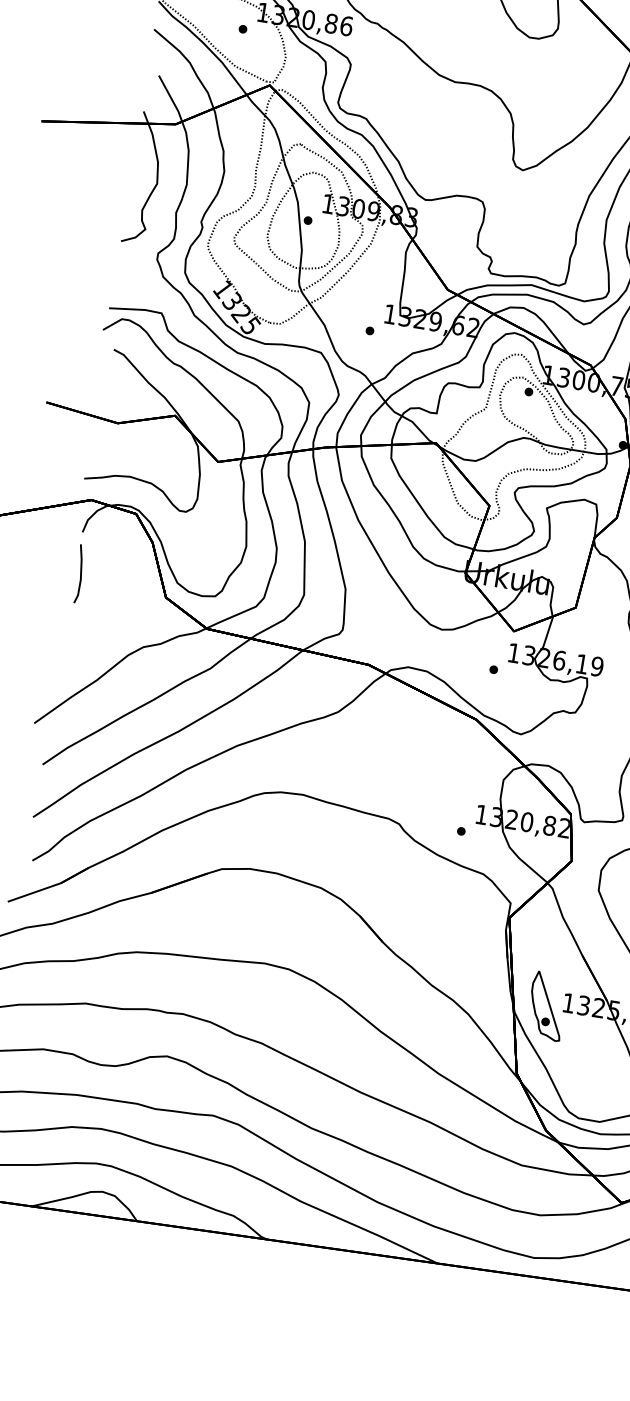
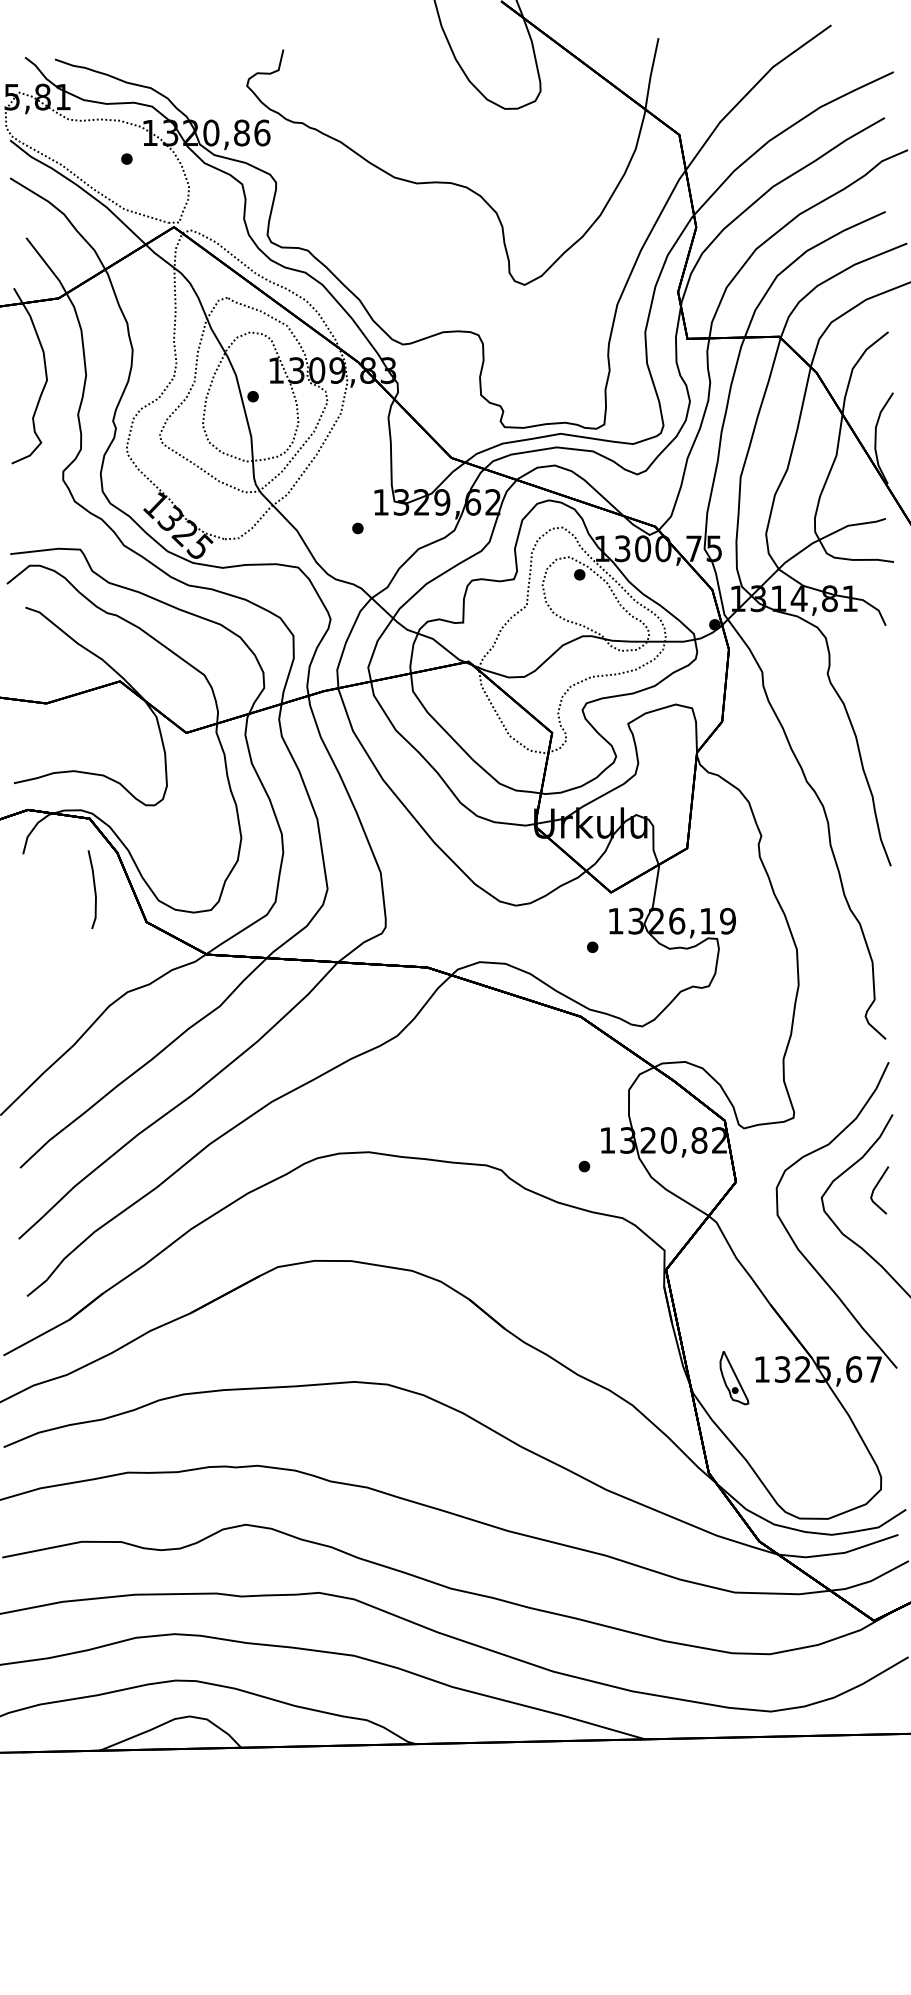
line: (80, 572) -> (93, 887), moved
part: (547, 1005) -> (734, 1377), size x0.6

